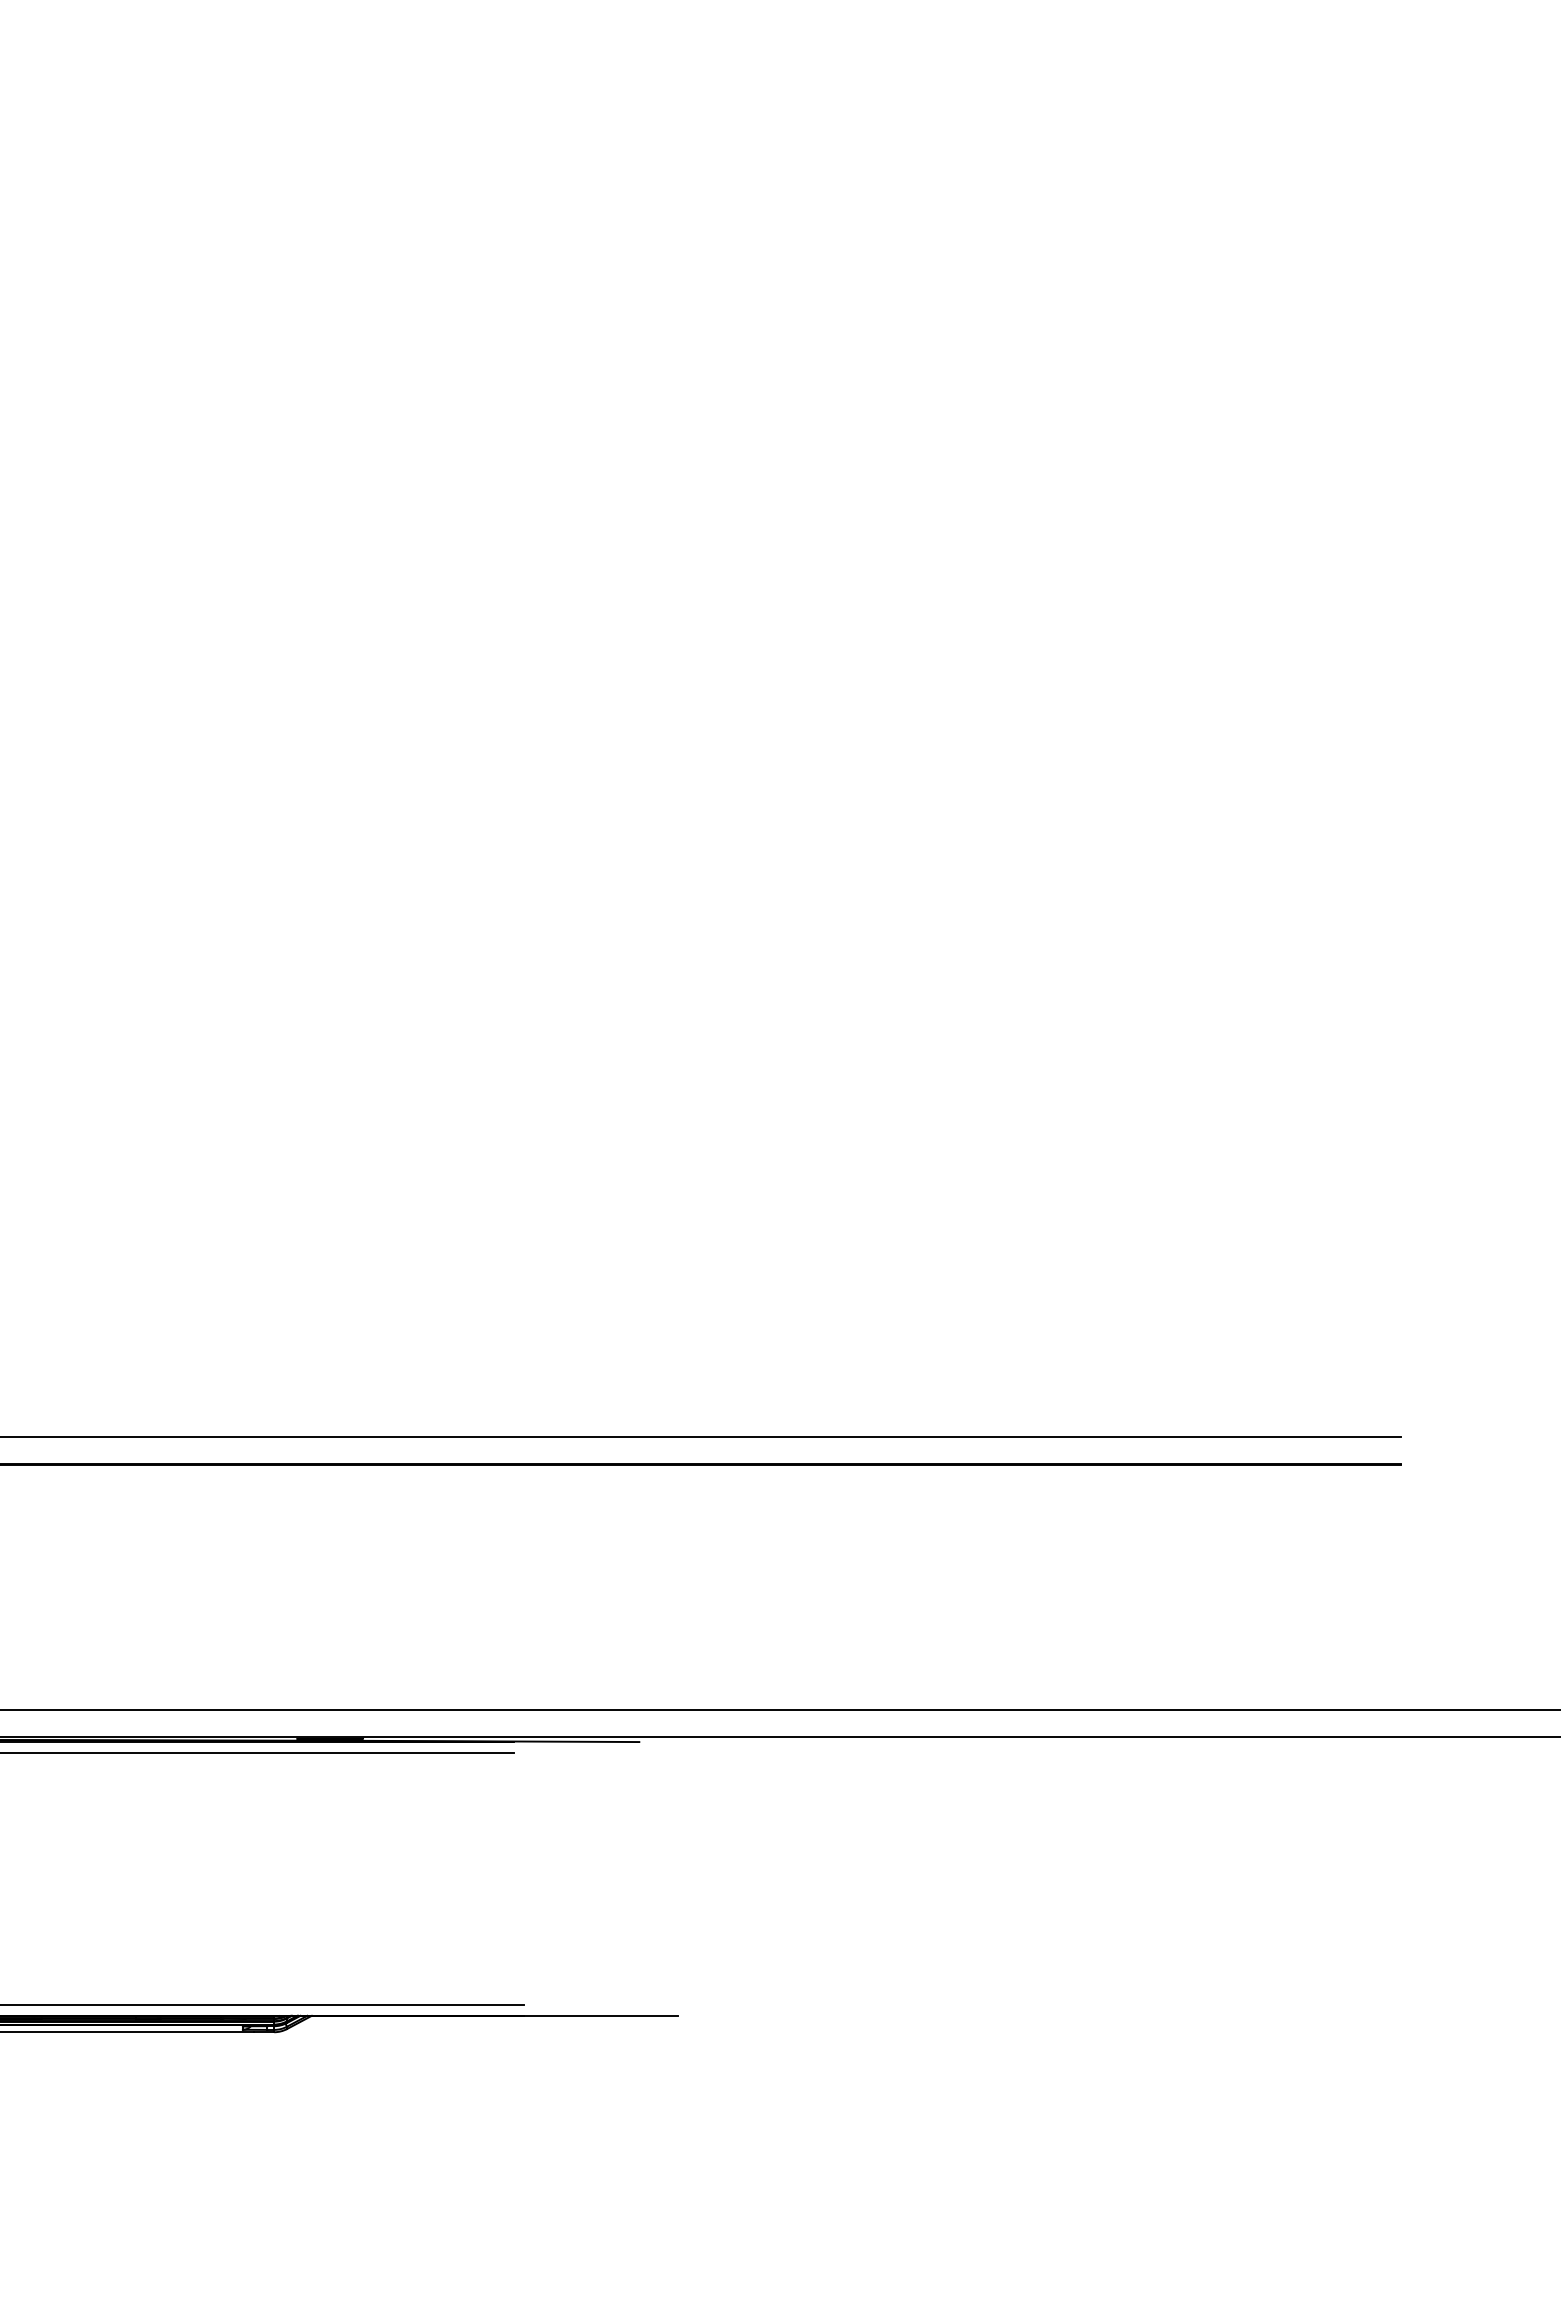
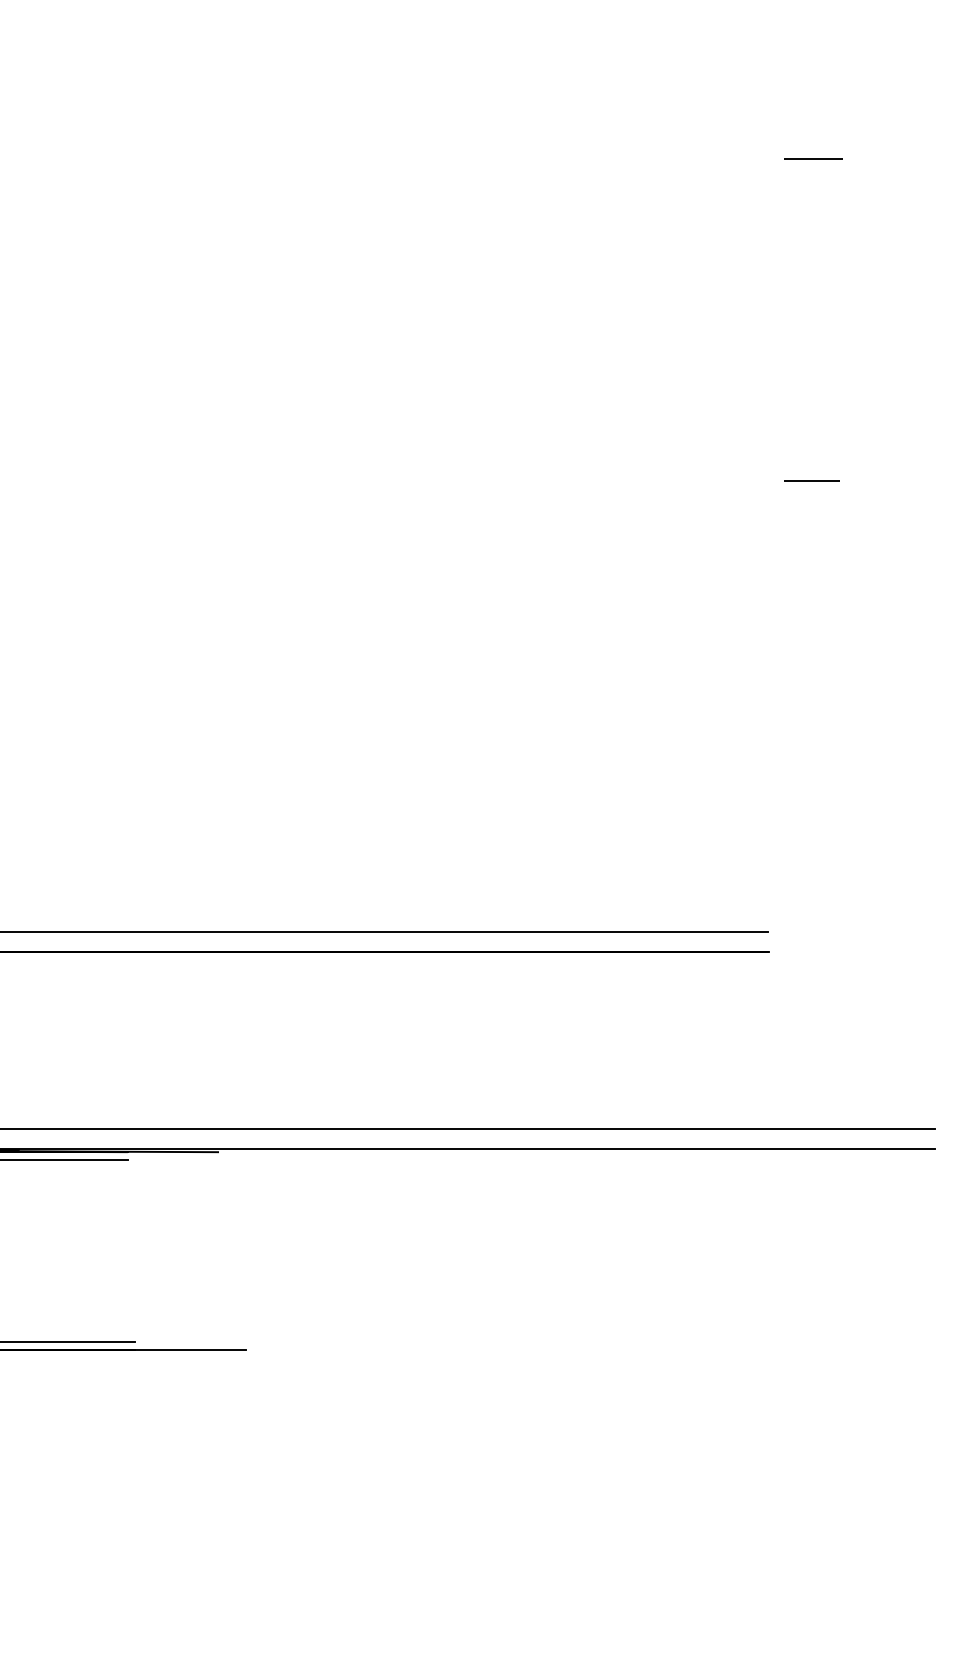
line: (1463, 366) -> (813, 158), added
line: (1461, 812) -> (812, 480), added

